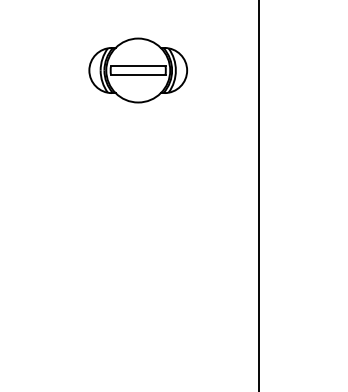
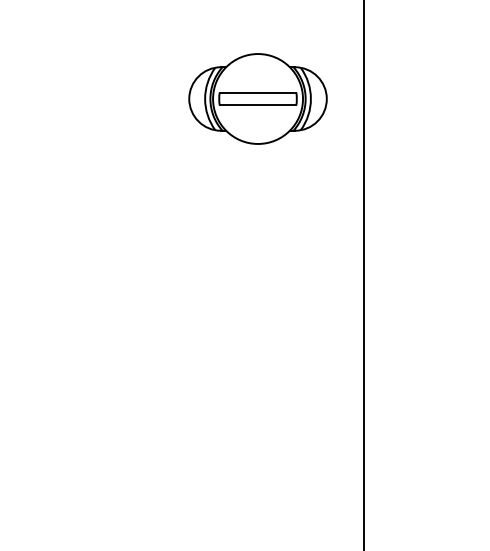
part: (138, 70) -> (258, 98), moved

